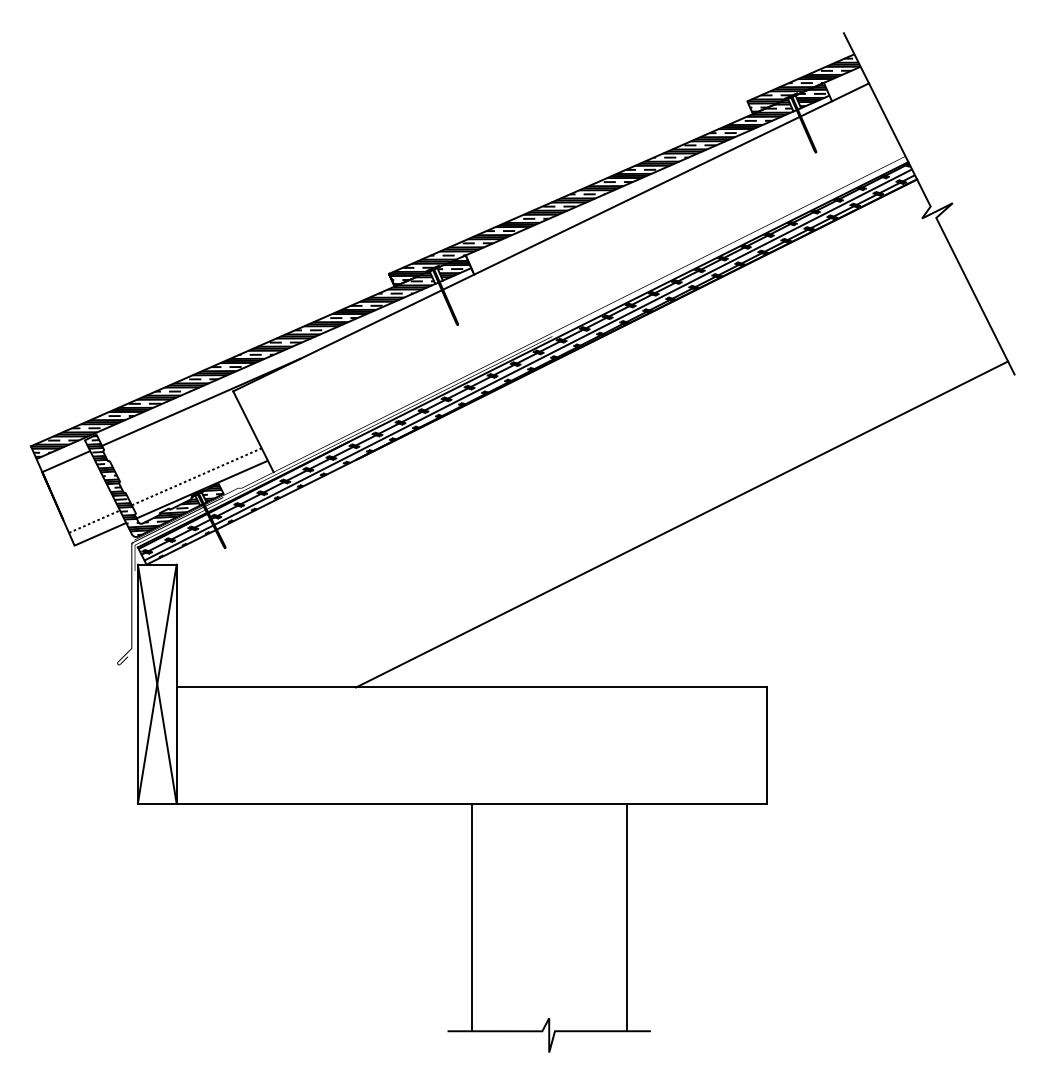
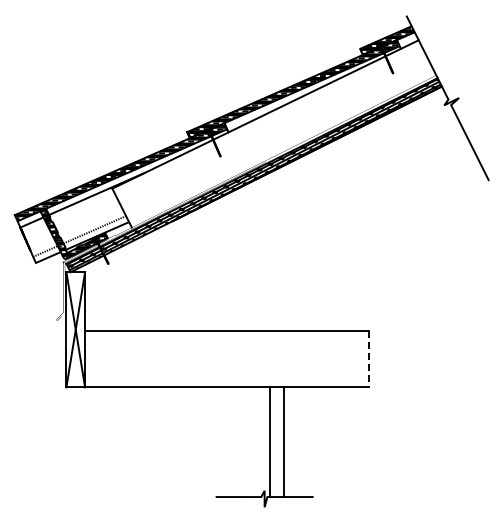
line: (681, 523) -> (328, 252), removed
line: (766, 745) -> (369, 359), solid -> dashed
line: (472, 918) -> (270, 442), moved
line: (625, 918) -> (283, 442), moved

